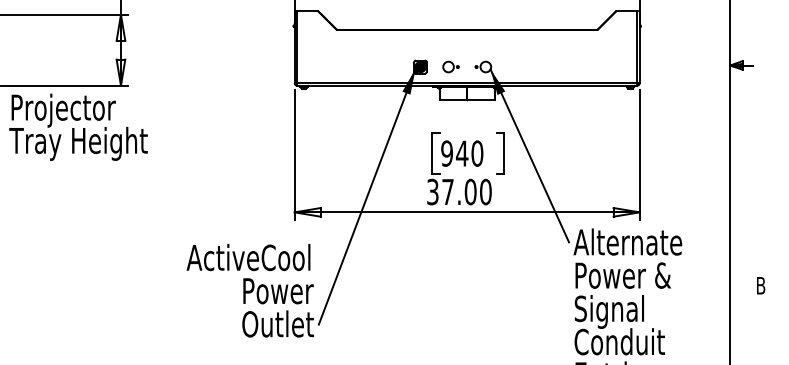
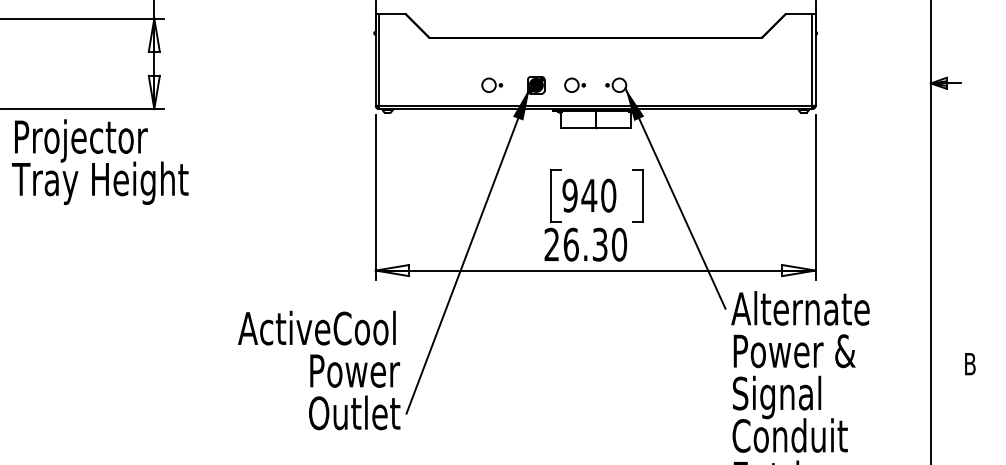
part: (385, 66) -> (491, 84), added
text: (451, 191) -> (575, 243), 37.00 -> 26.30

